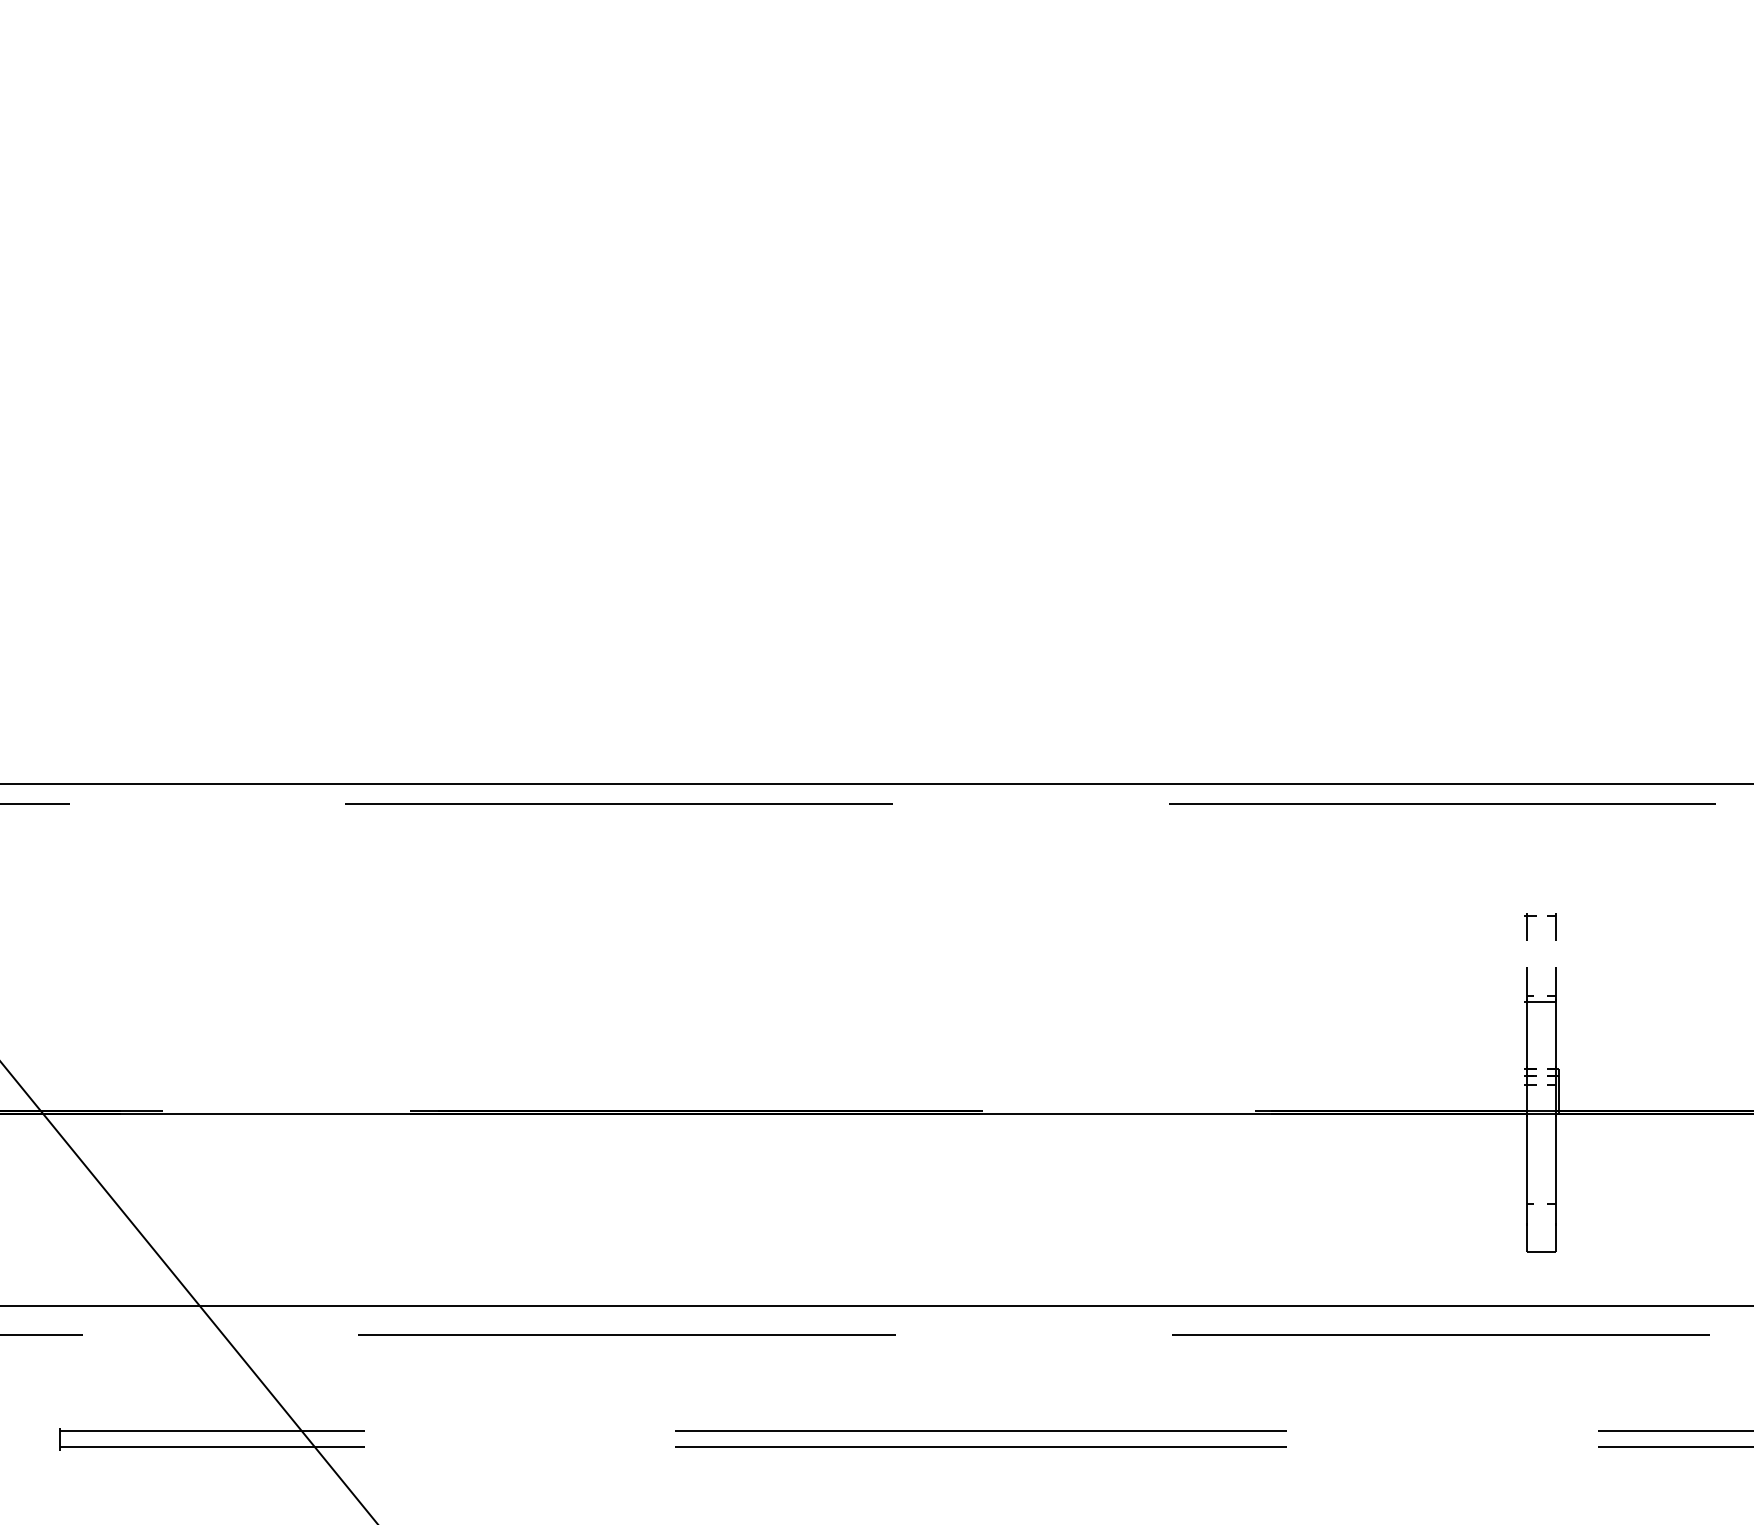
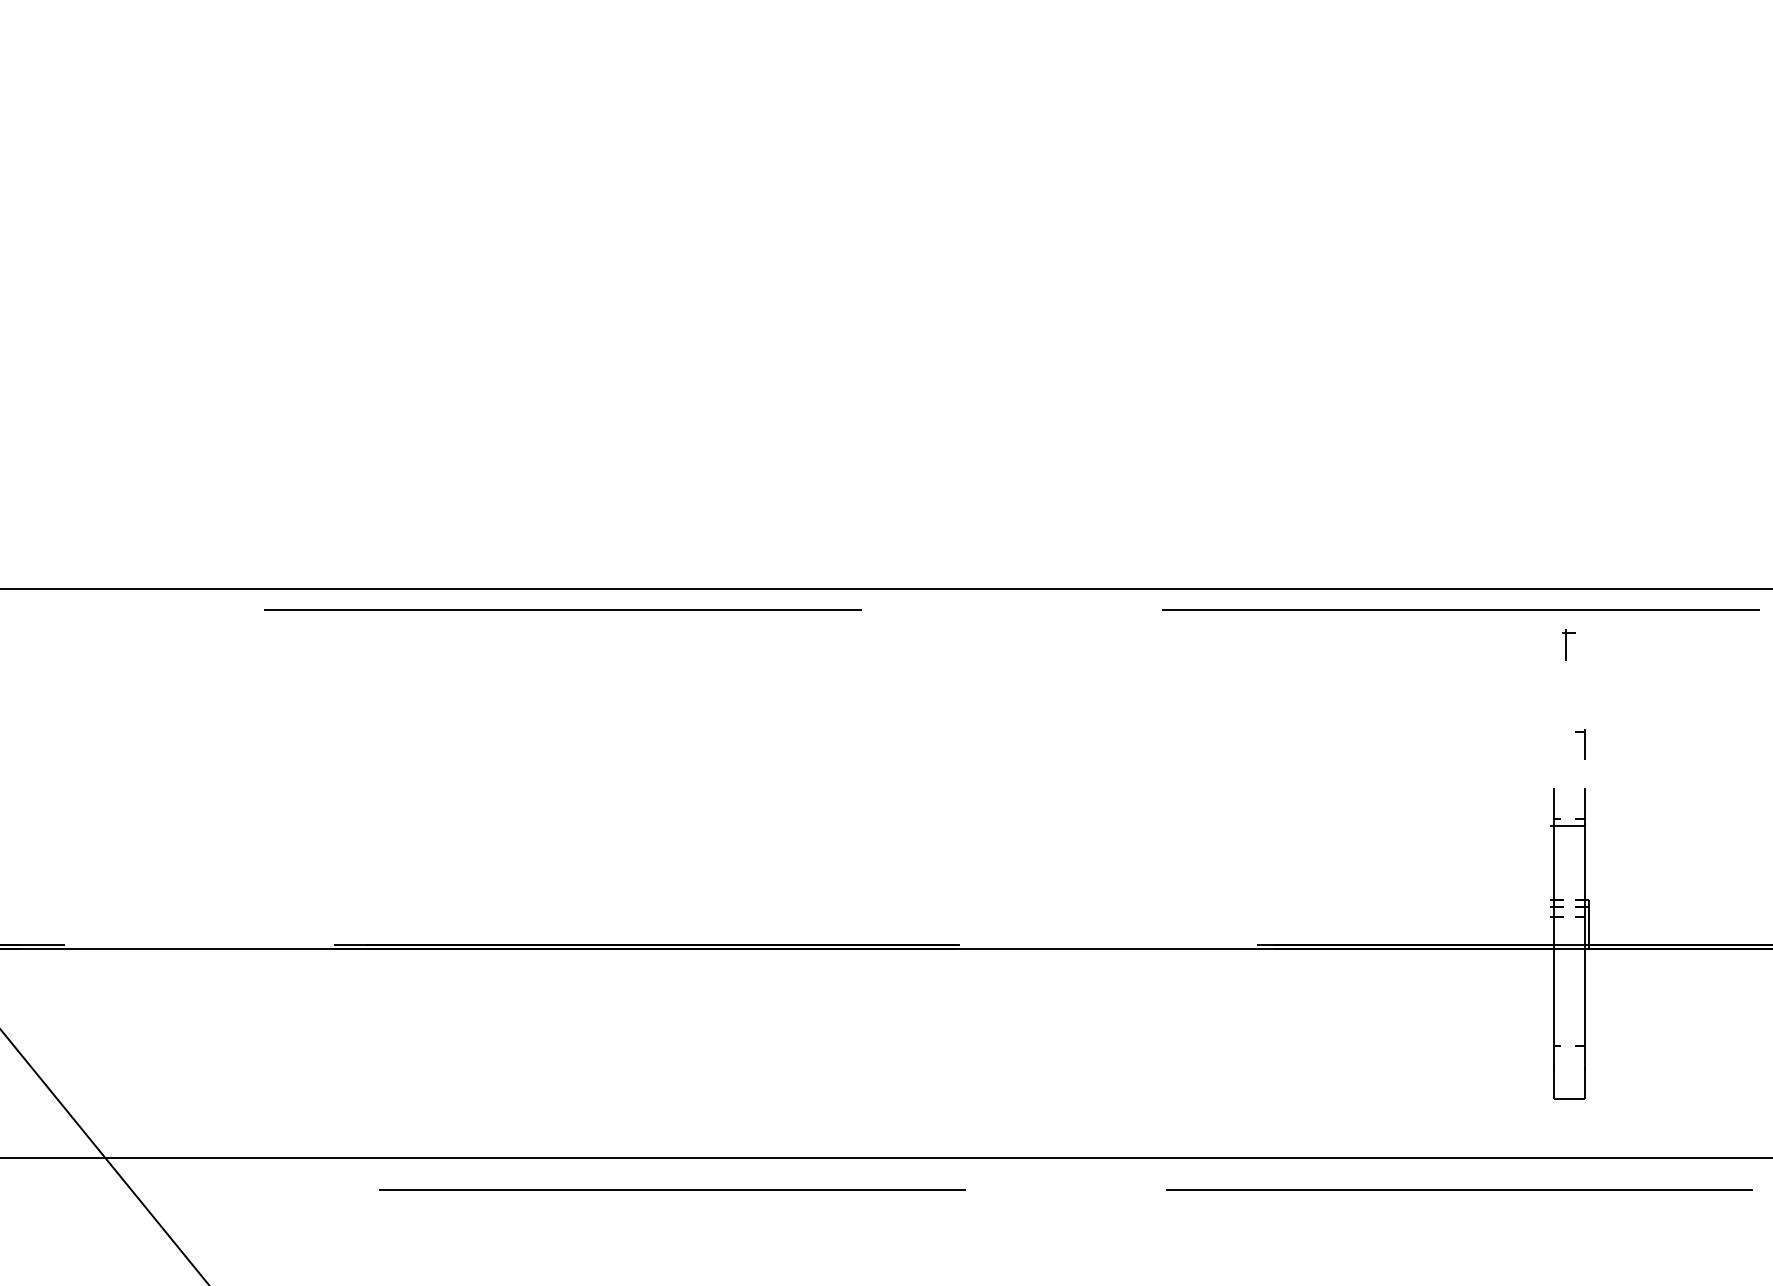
part: (1530, 926) -> (1569, 644), moved
line: (626, 1334) -> (671, 1188), moved

